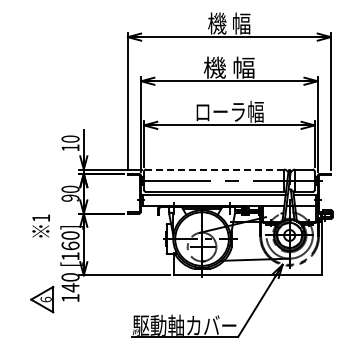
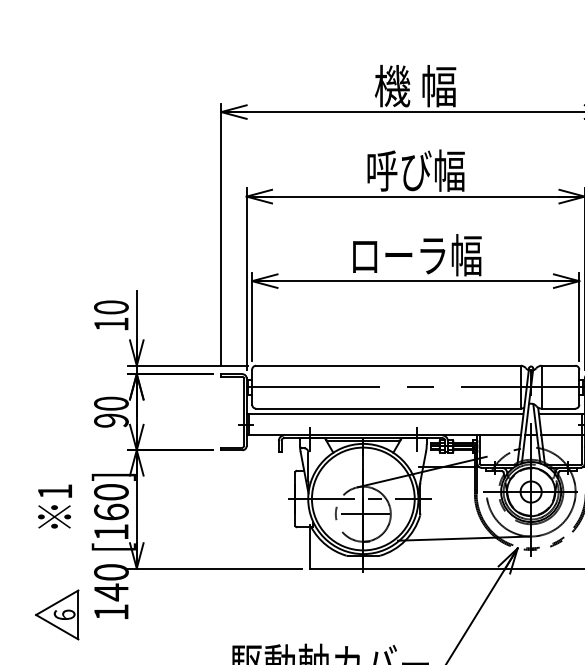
text: (228, 67) -> (413, 170), 機 幅 -> 呼び幅
line: (214, 169) -> (387, 365), dashed -> solid
text: (40, 225) -> (53, 505), moved

